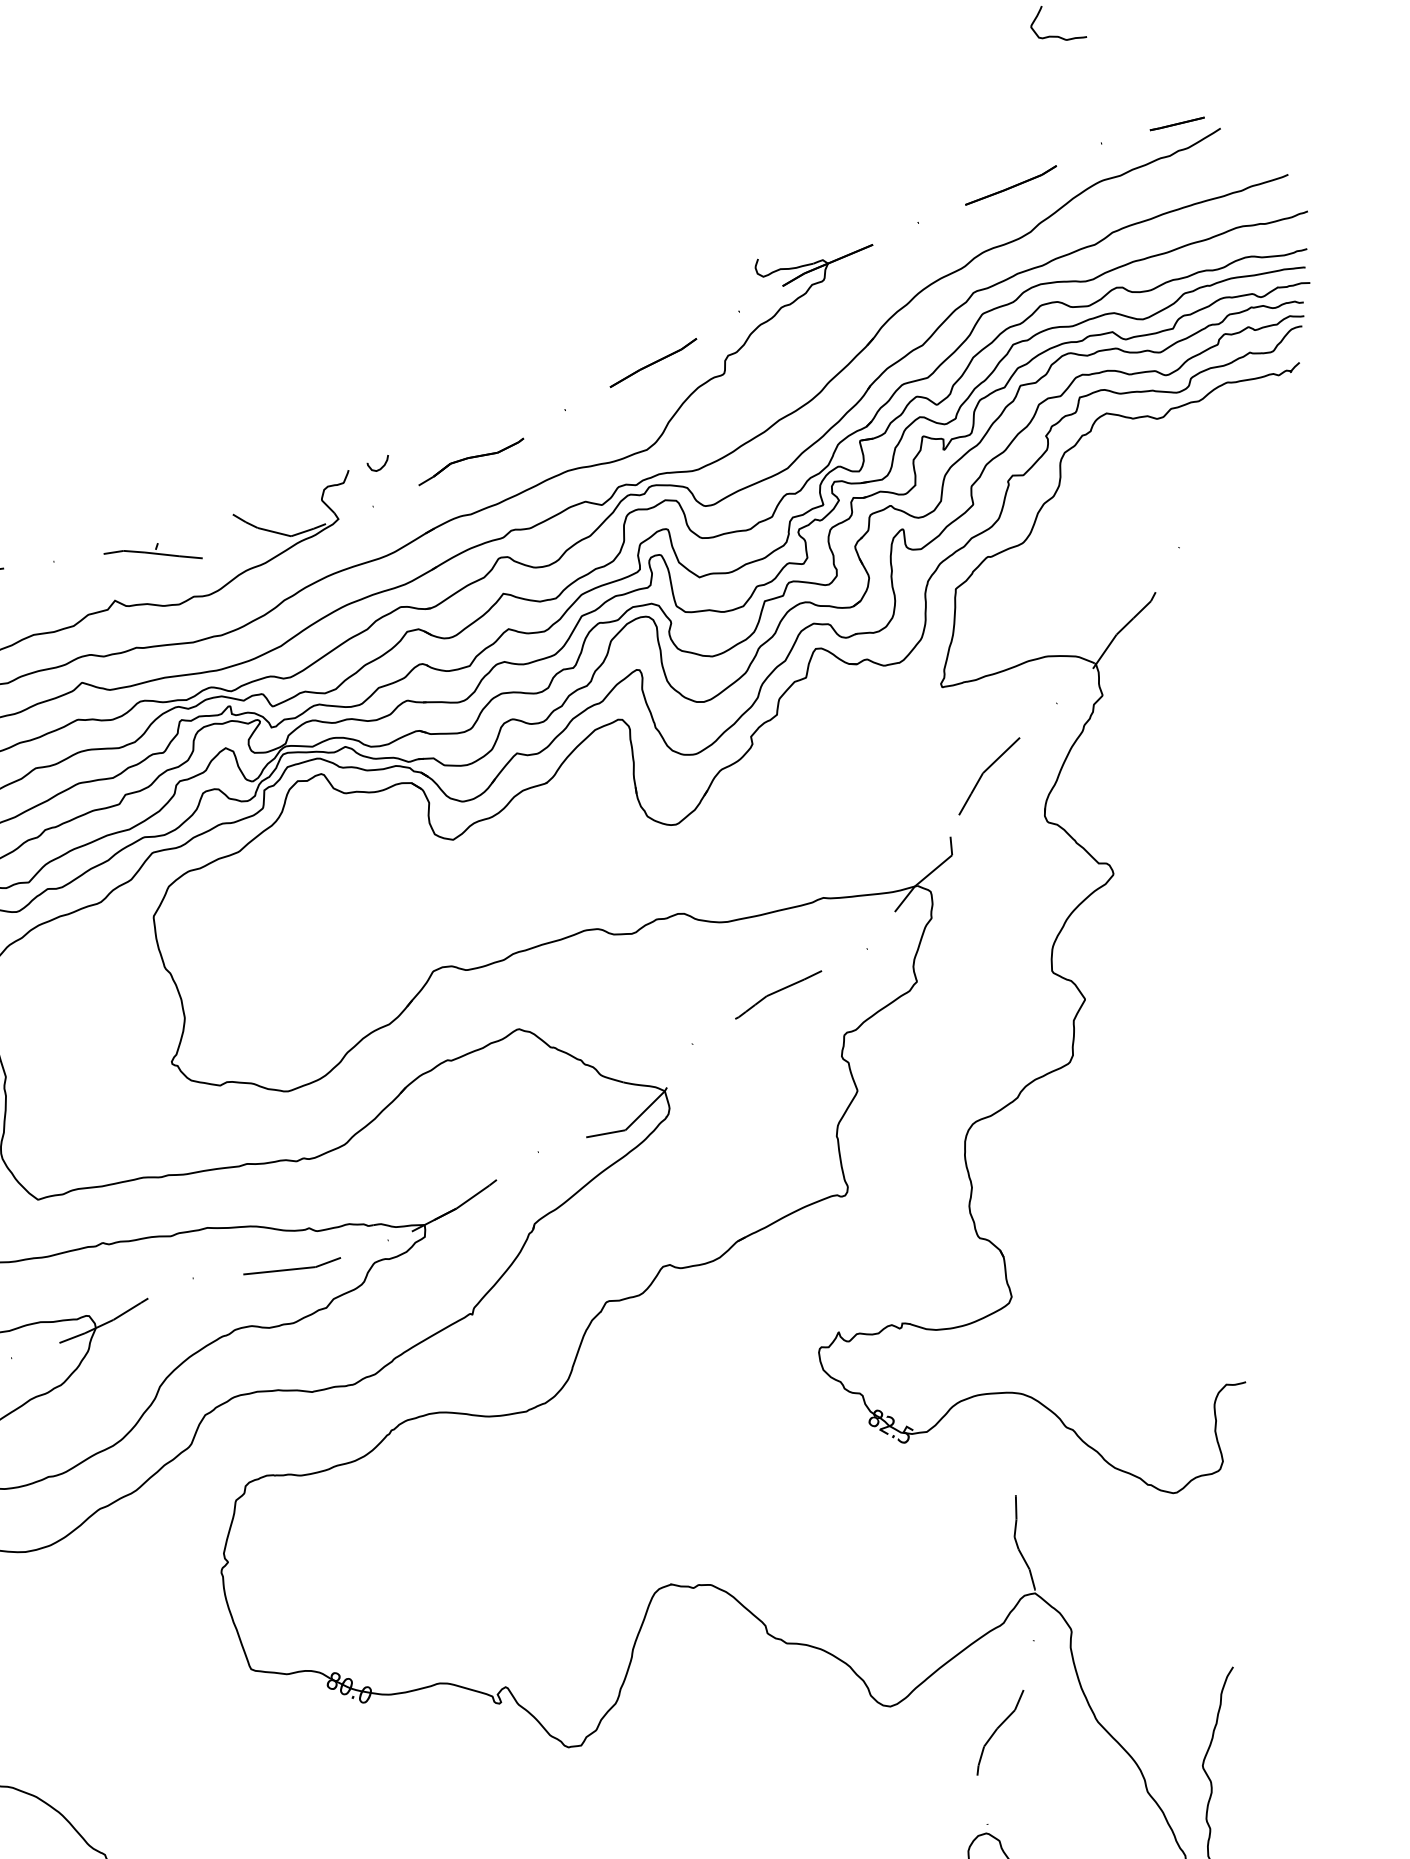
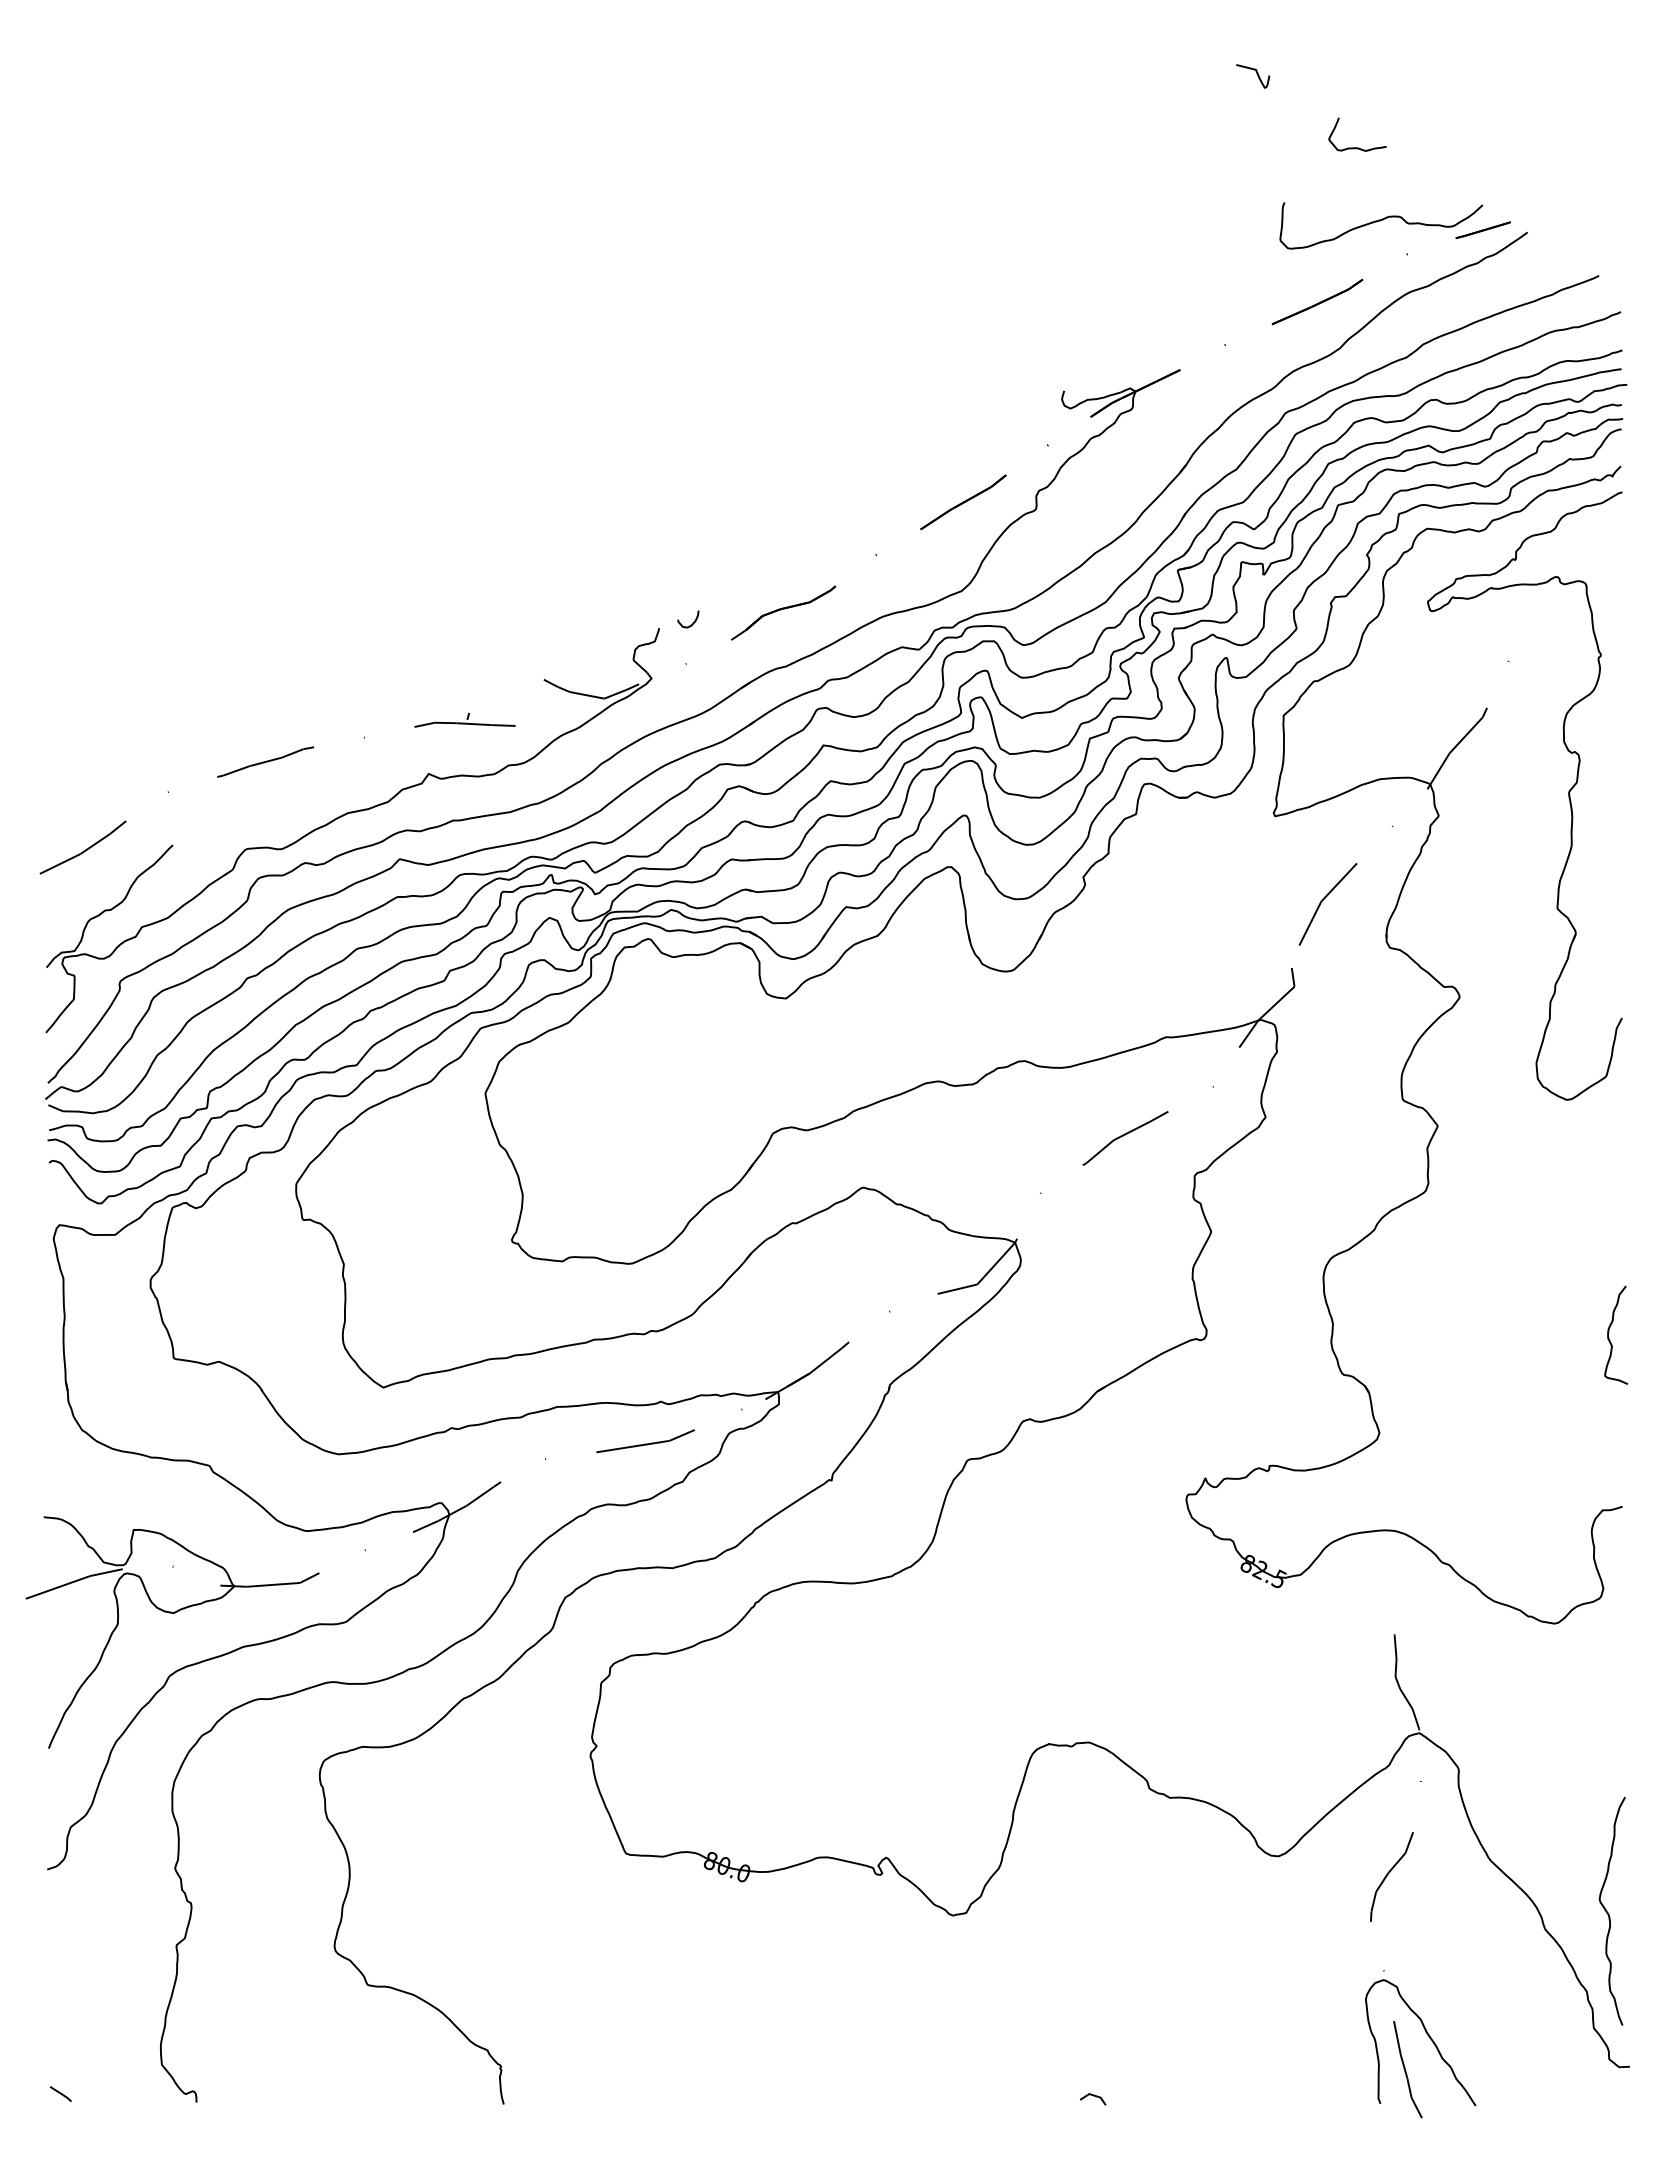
curve: (1077, 109) -> (1380, 221), added
part: (1230, 682) -> (1568, 795), added
curve: (1242, 1210) -> (1609, 1332), added

